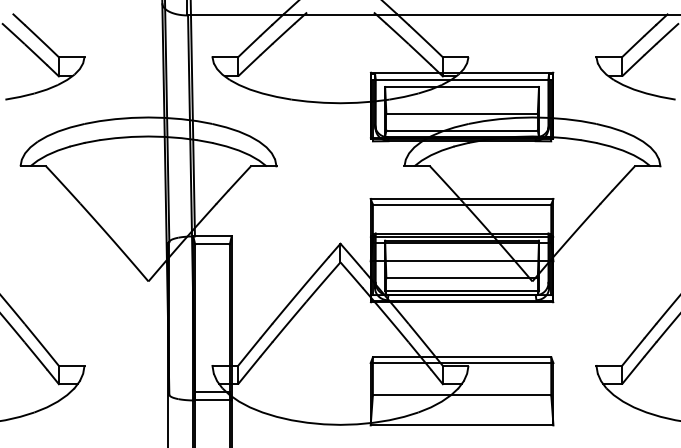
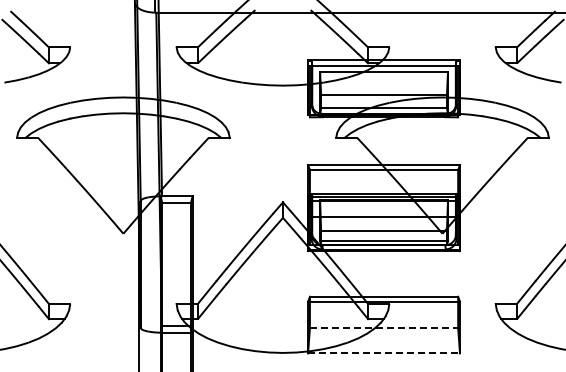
line: (462, 395) -> (384, 328), solid -> dashed
line: (462, 425) -> (384, 353), solid -> dashed

